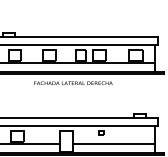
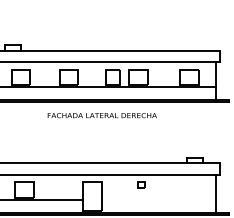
line: (113, 143) -> (158, 199), removed

